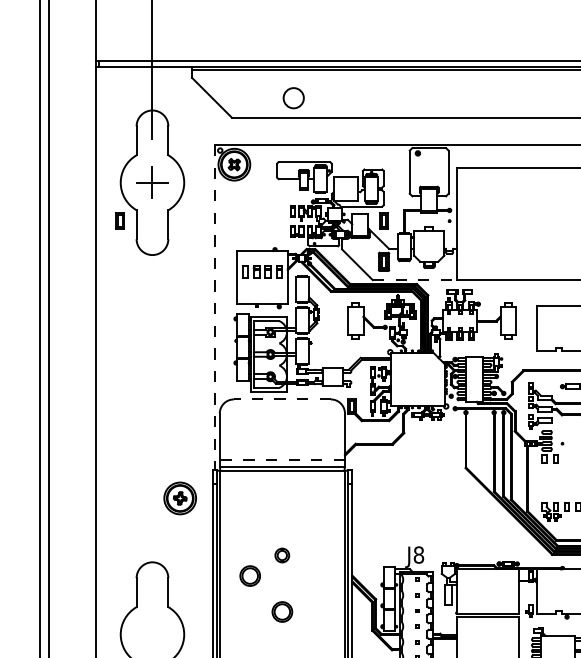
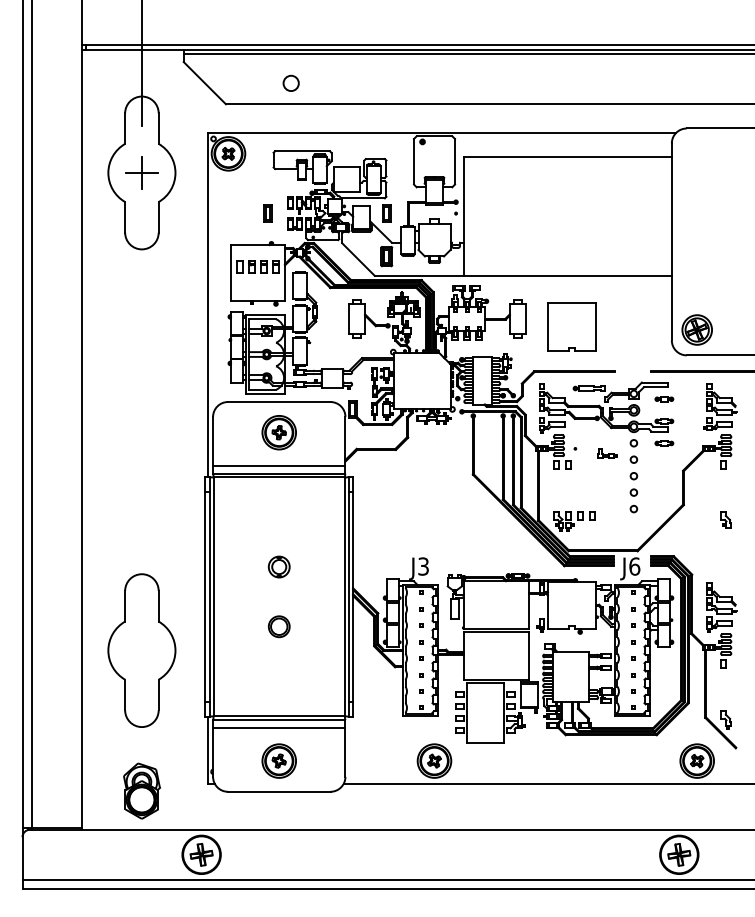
circle: (293, 97) -> (290, 82), size x0.71
part: (119, 221) -> (267, 213), moved
line: (415, 279) -> (419, 275), dashed -> solid
line: (214, 308) -> (207, 305), dashed -> solid
line: (281, 399) -> (278, 402), dashed -> solid
line: (281, 459) -> (278, 465), dashed -> solid
part: (179, 498) -> (278, 432), moved
part: (281, 555) -> (278, 566), size x1.43
text: (418, 555) -> (423, 566), J8 -> J3
part: (249, 575) -> (244, 588), removed

